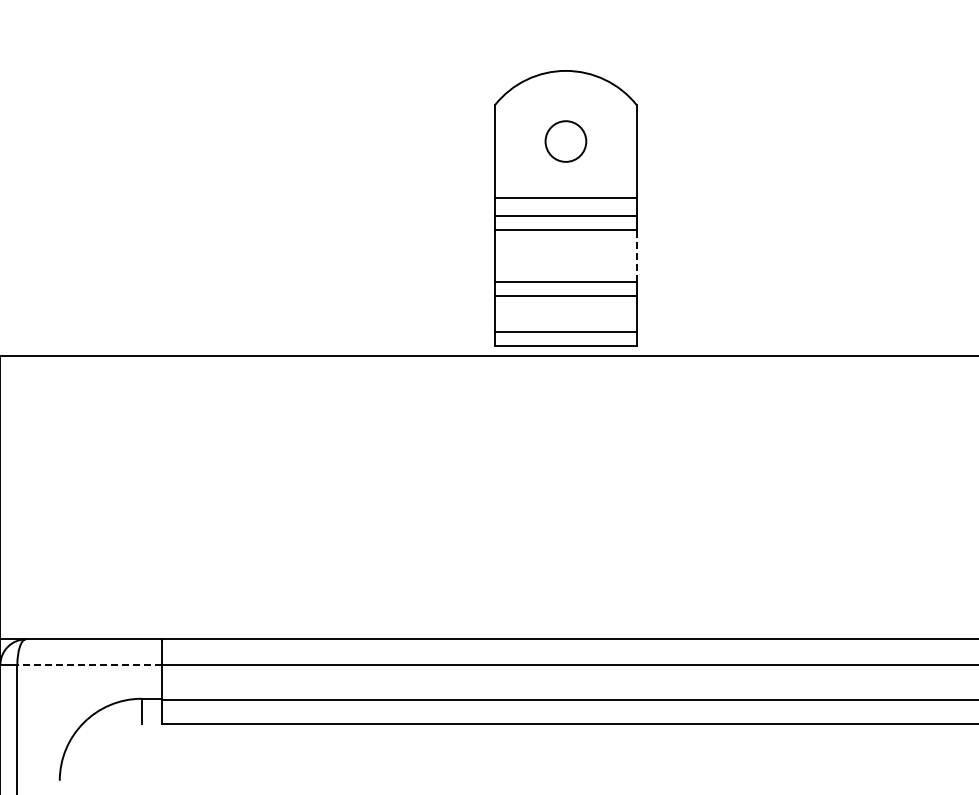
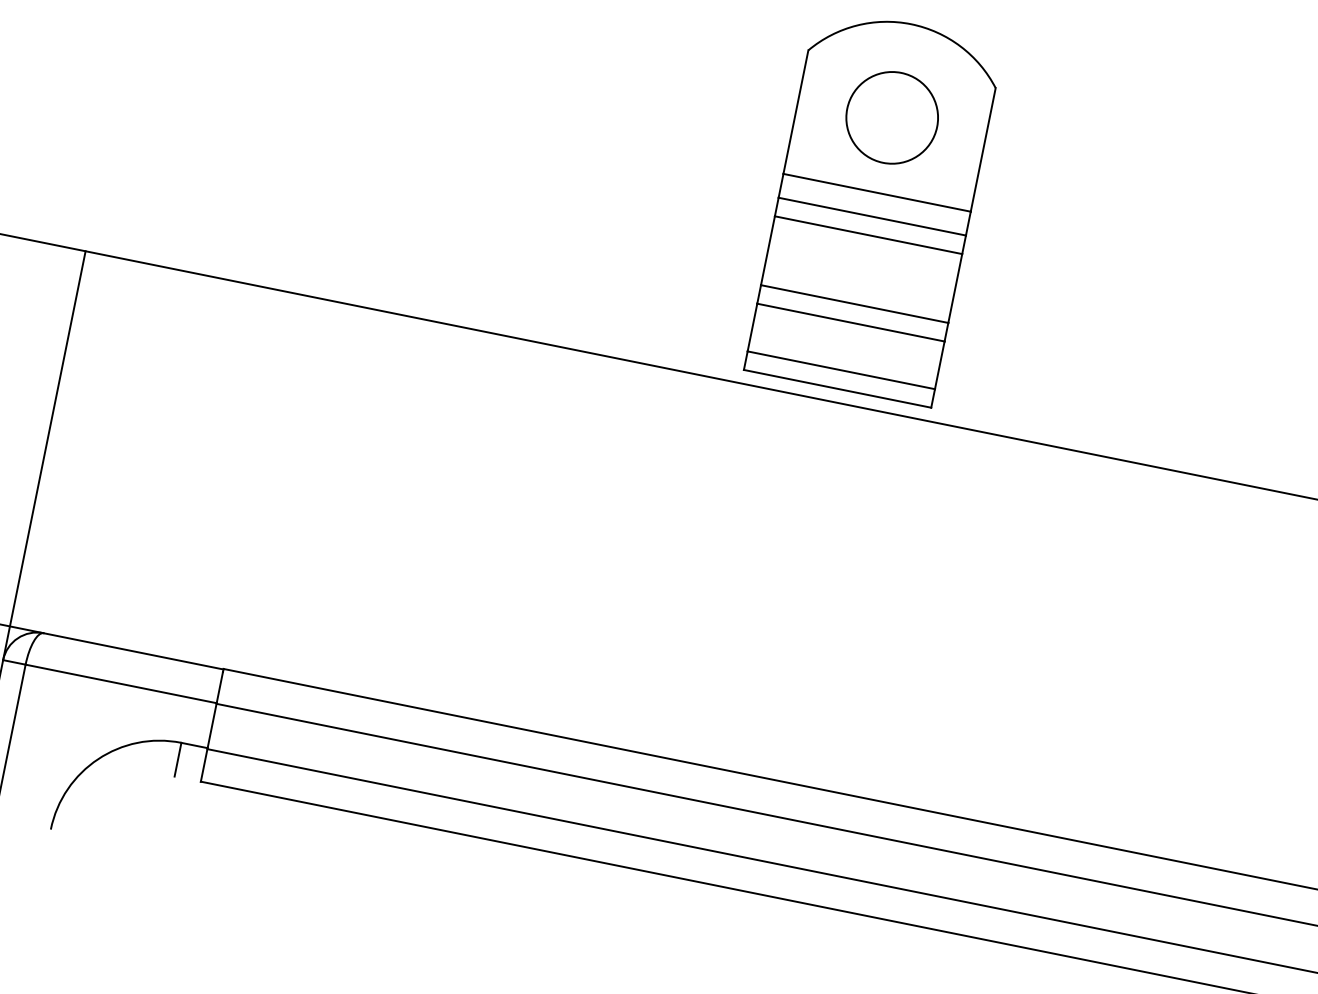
circle: (565, 141) -> (891, 117), size x1.67
line: (636, 256) -> (955, 289), dashed -> solid
line: (88, 664) -> (119, 683), dashed -> solid

